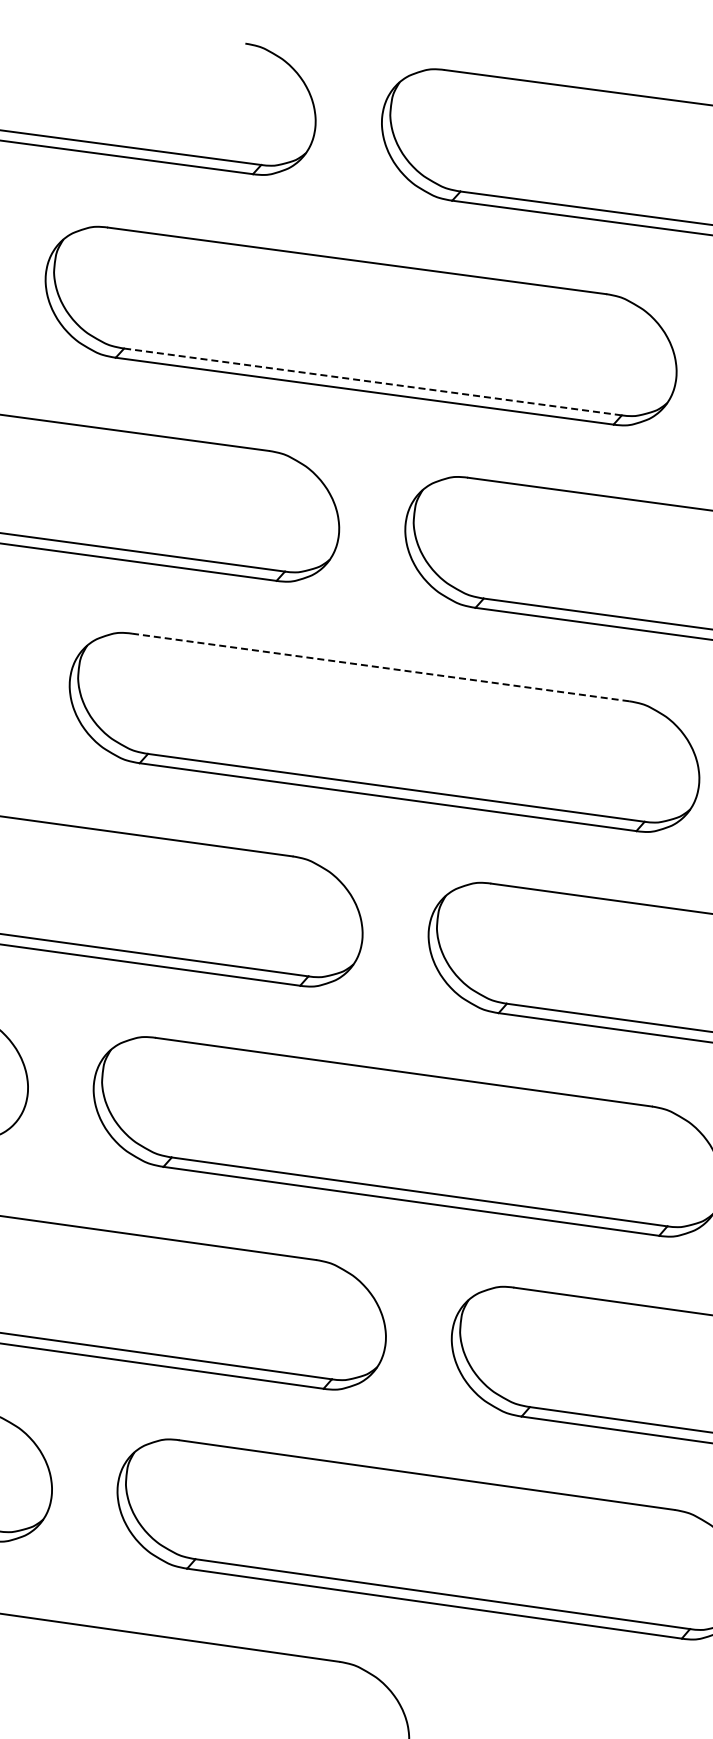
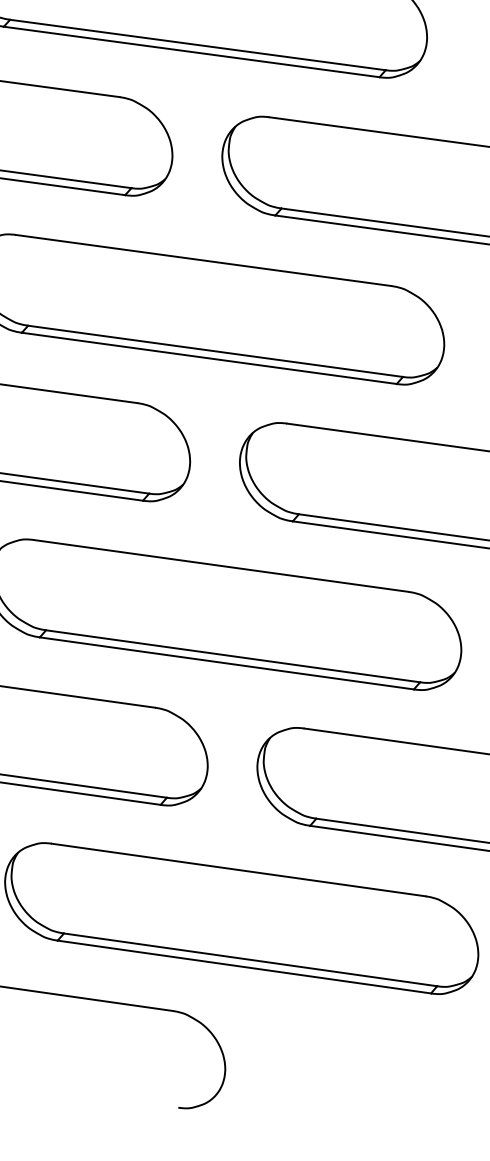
line: (373, 382) -> (198, 45), dashed -> solid
line: (380, 667) -> (203, 260), dashed -> solid

